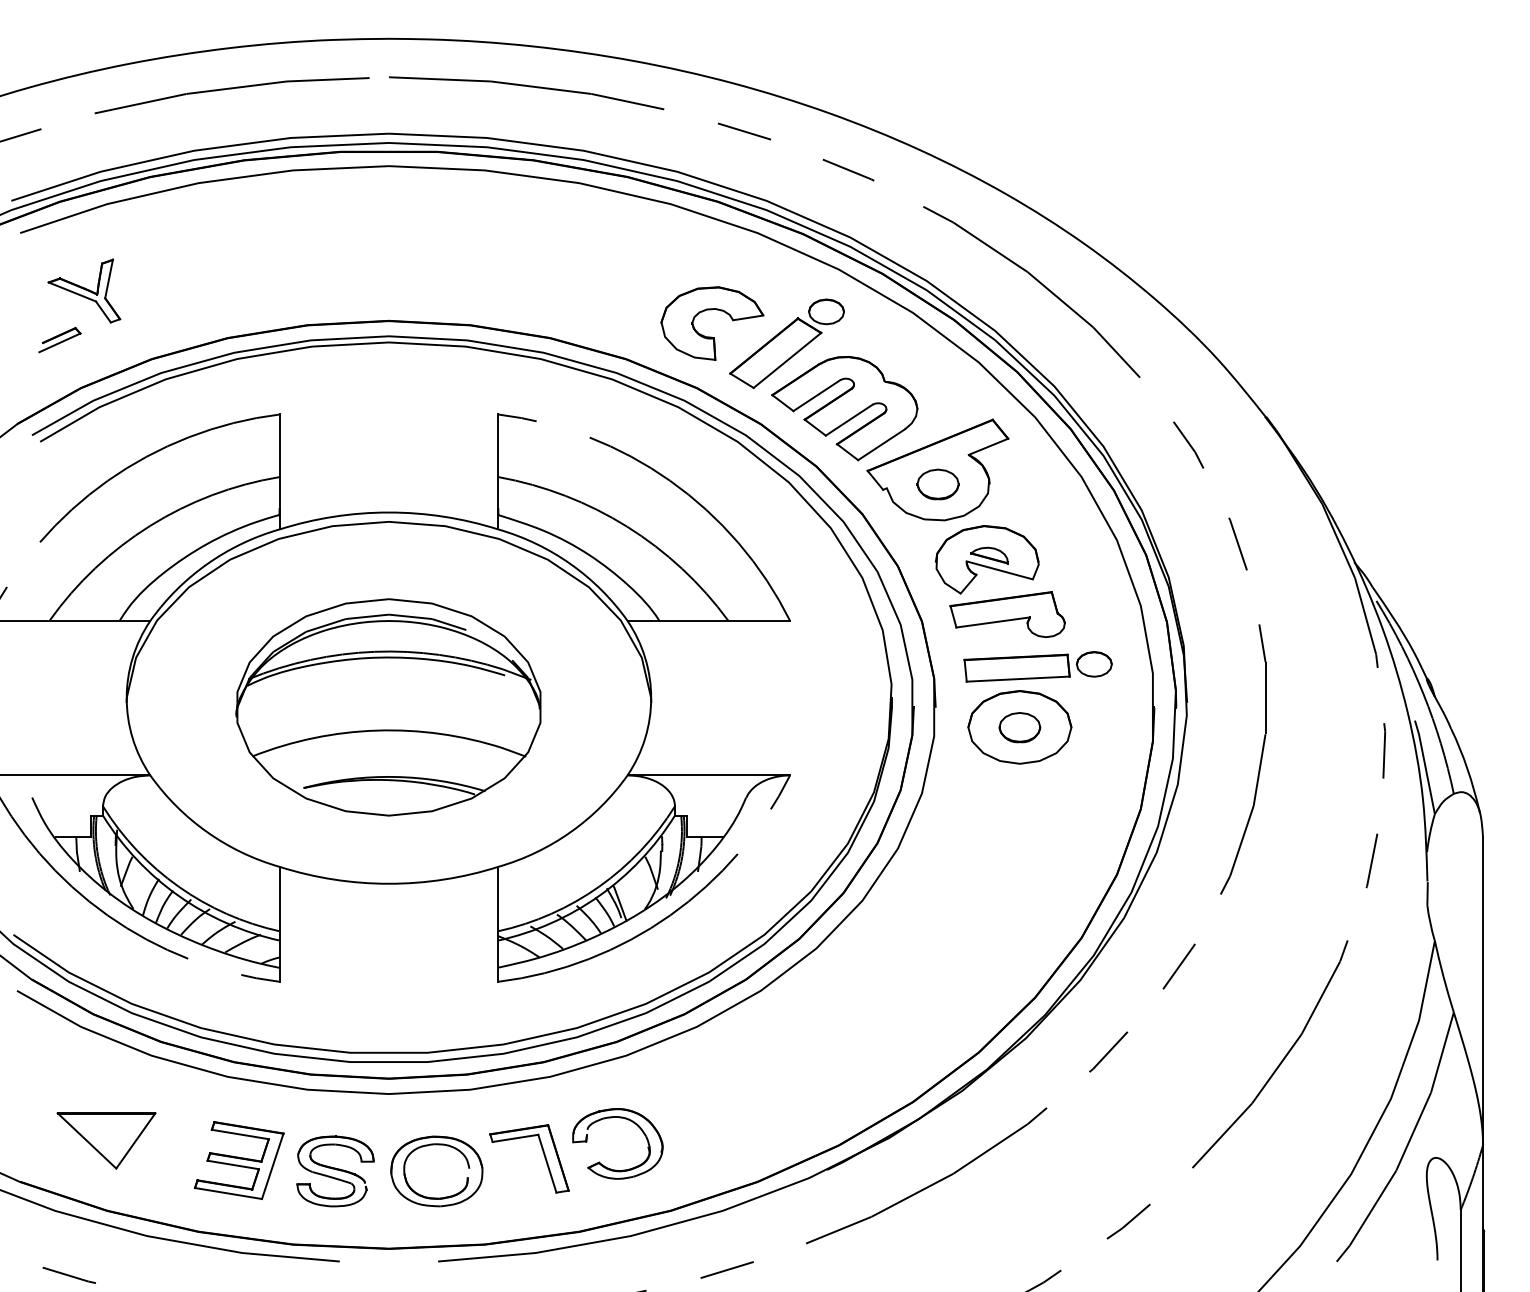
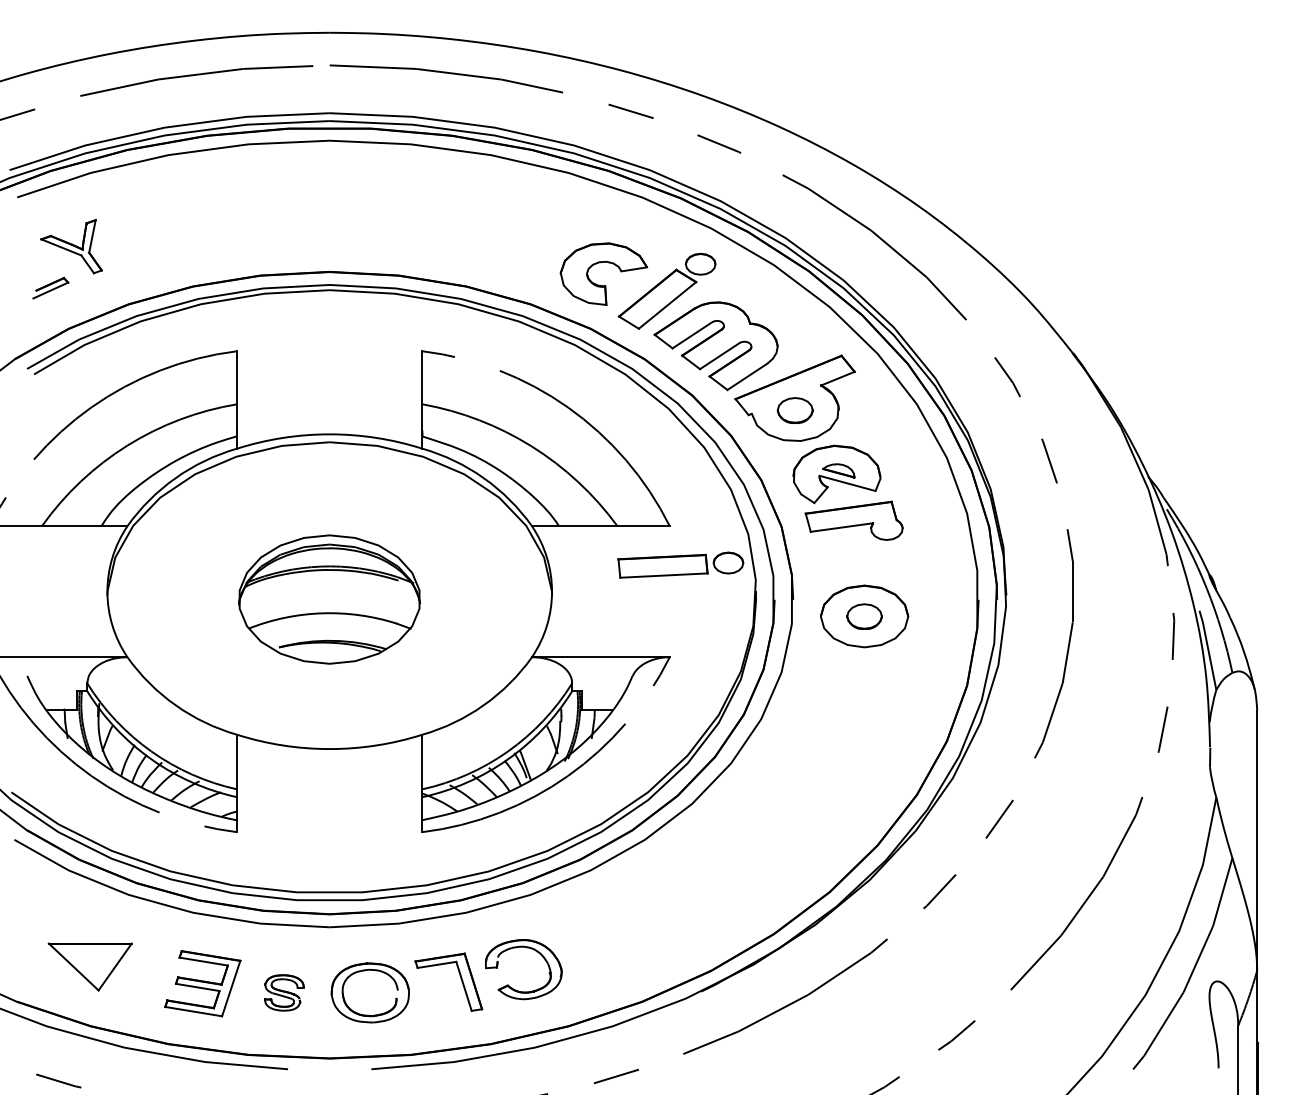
part: (1037, 666) -> (680, 564), moved
part: (388, 707) -> (329, 599), size x0.7
part: (335, 1171) -> (284, 992), size x0.6

